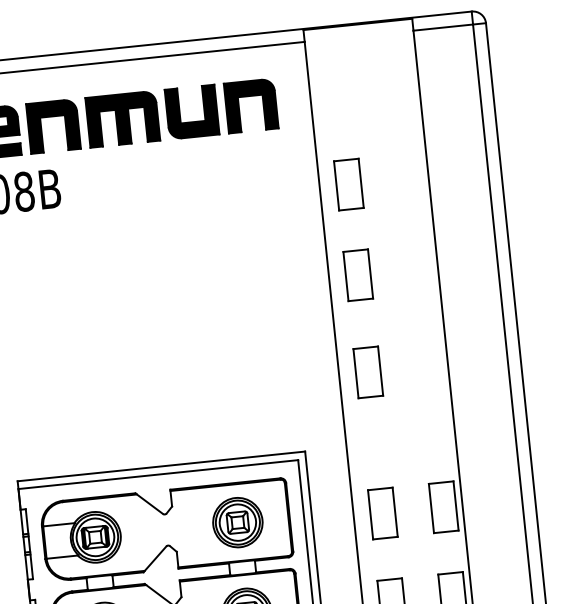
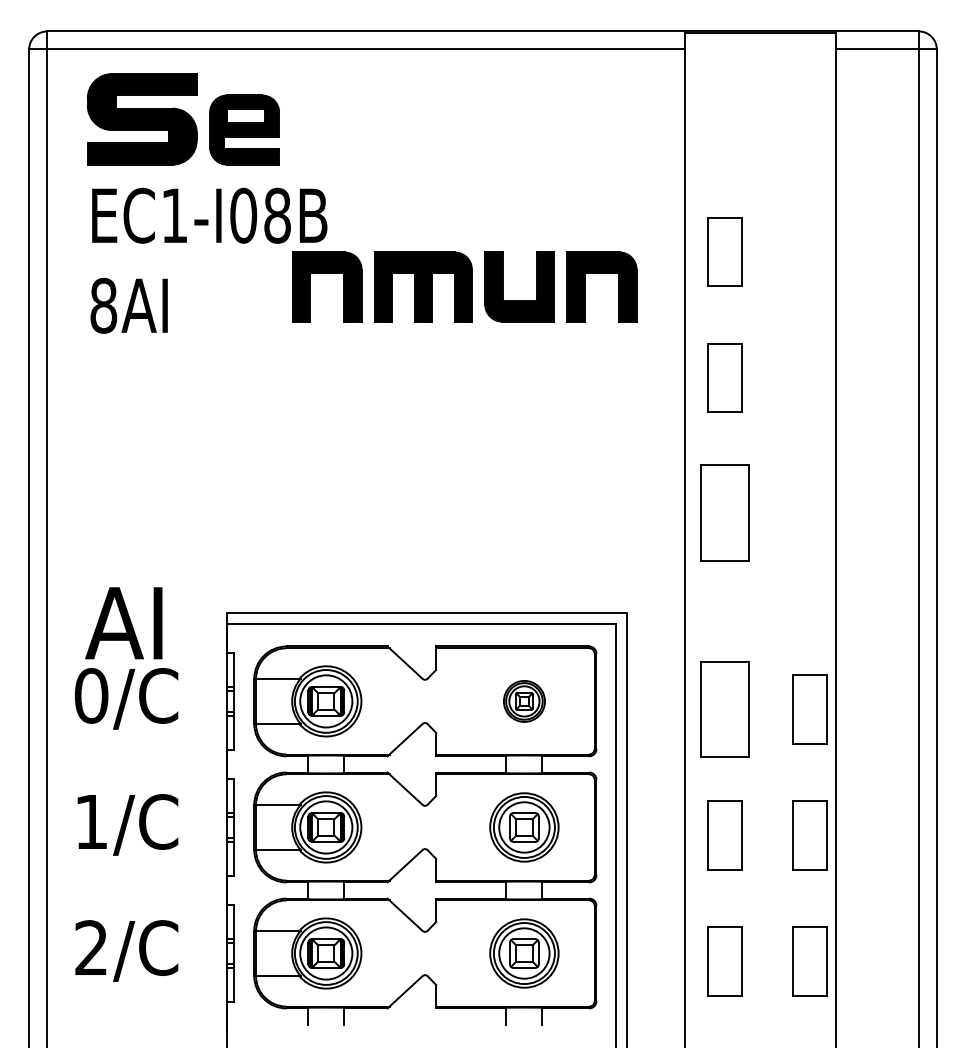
part: (152, 115) -> (464, 286), moved
part: (367, 371) -> (724, 512), size x1.4
part: (382, 513) -> (724, 709), size x1.4
part: (237, 522) -> (524, 701), size x0.6

